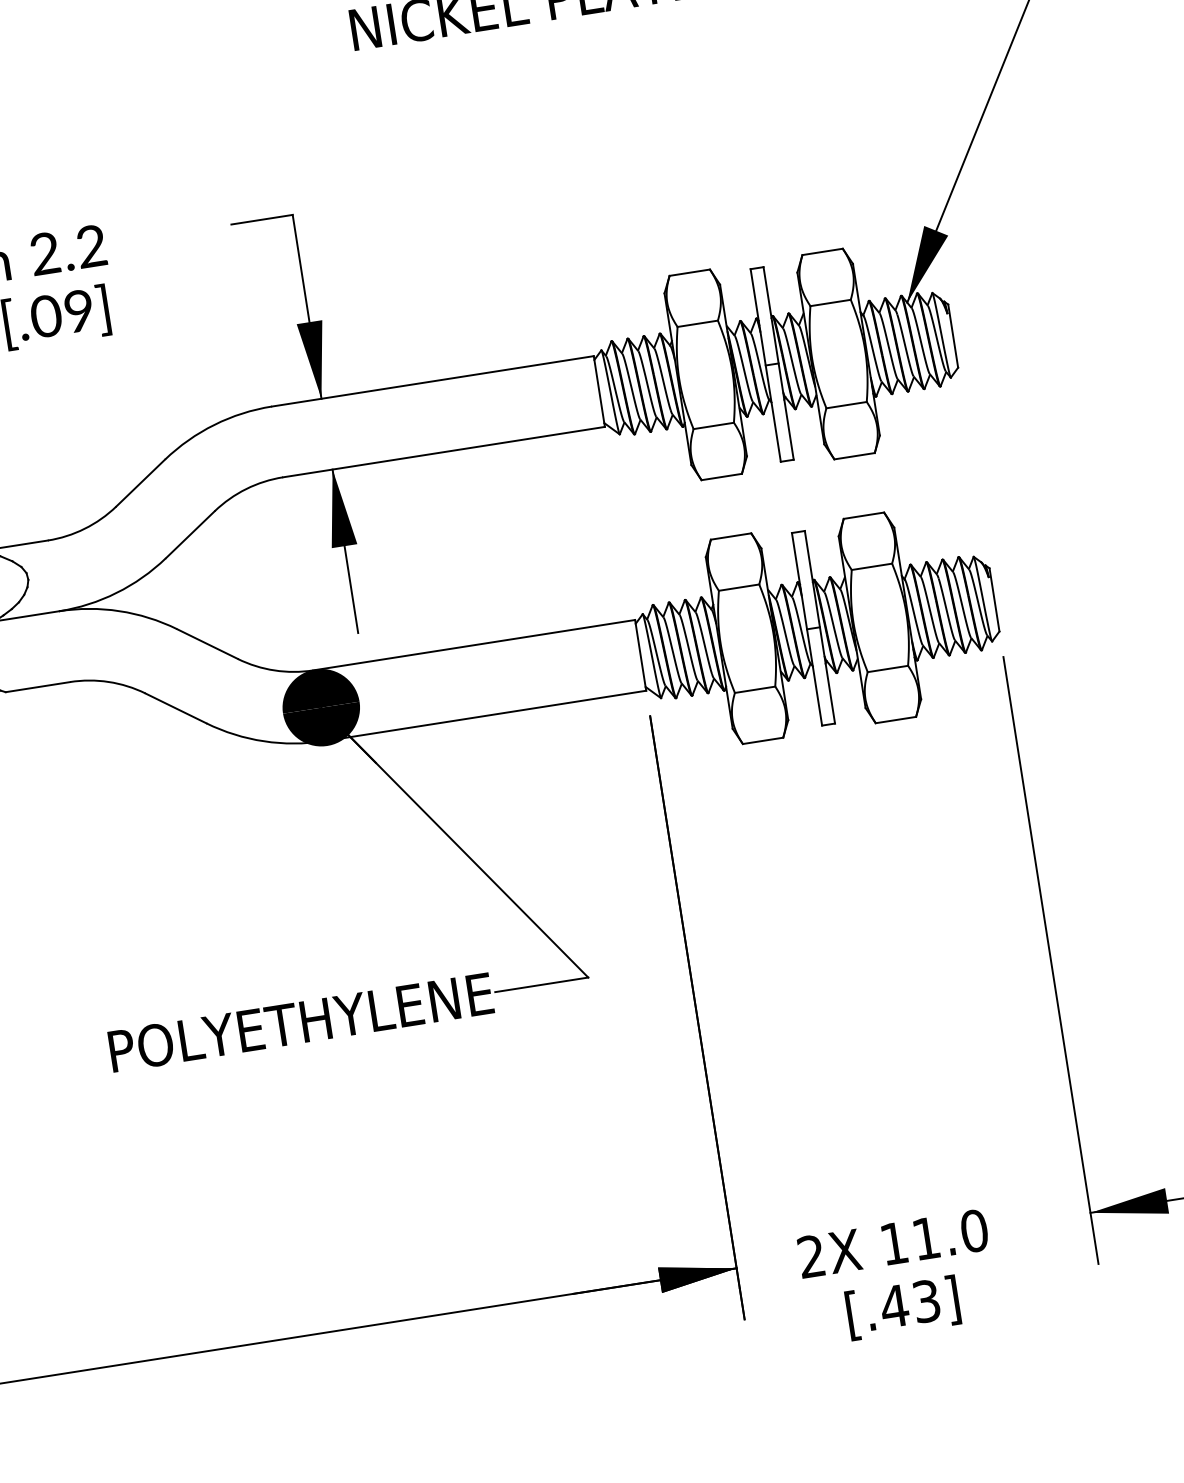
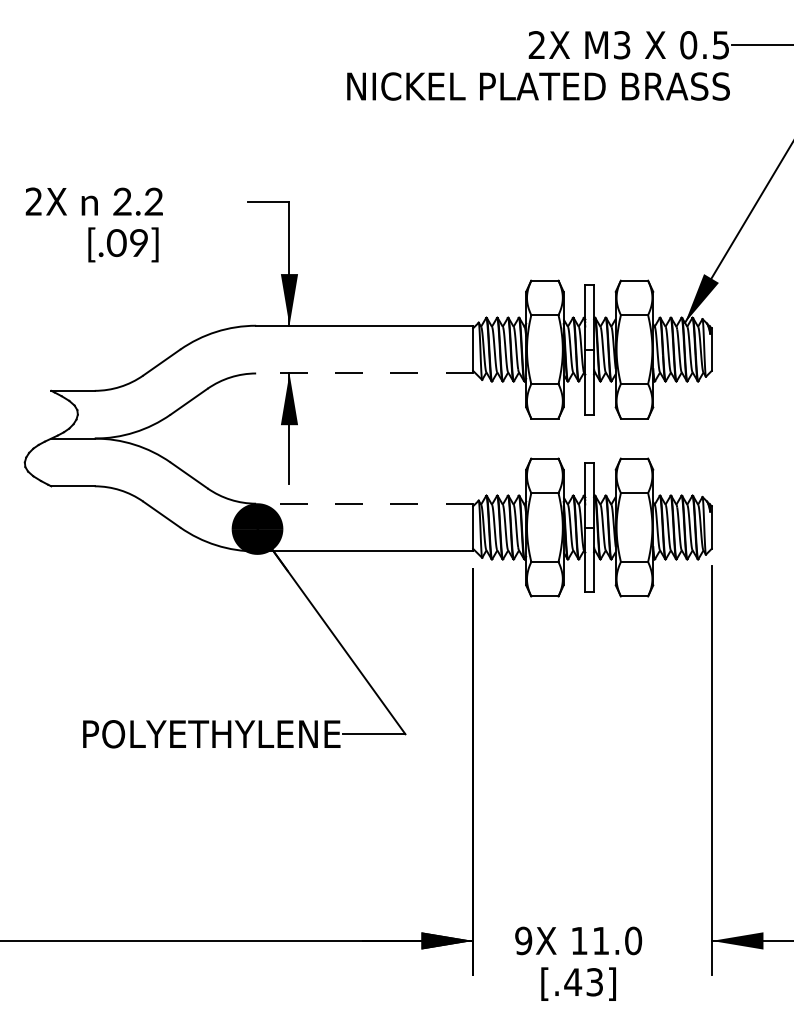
line: (443, 452) -> (364, 373), solid -> dashed
line: (473, 644) -> (364, 503), solid -> dashed
text: (811, 1255) -> (523, 940), 2X -> 9X

